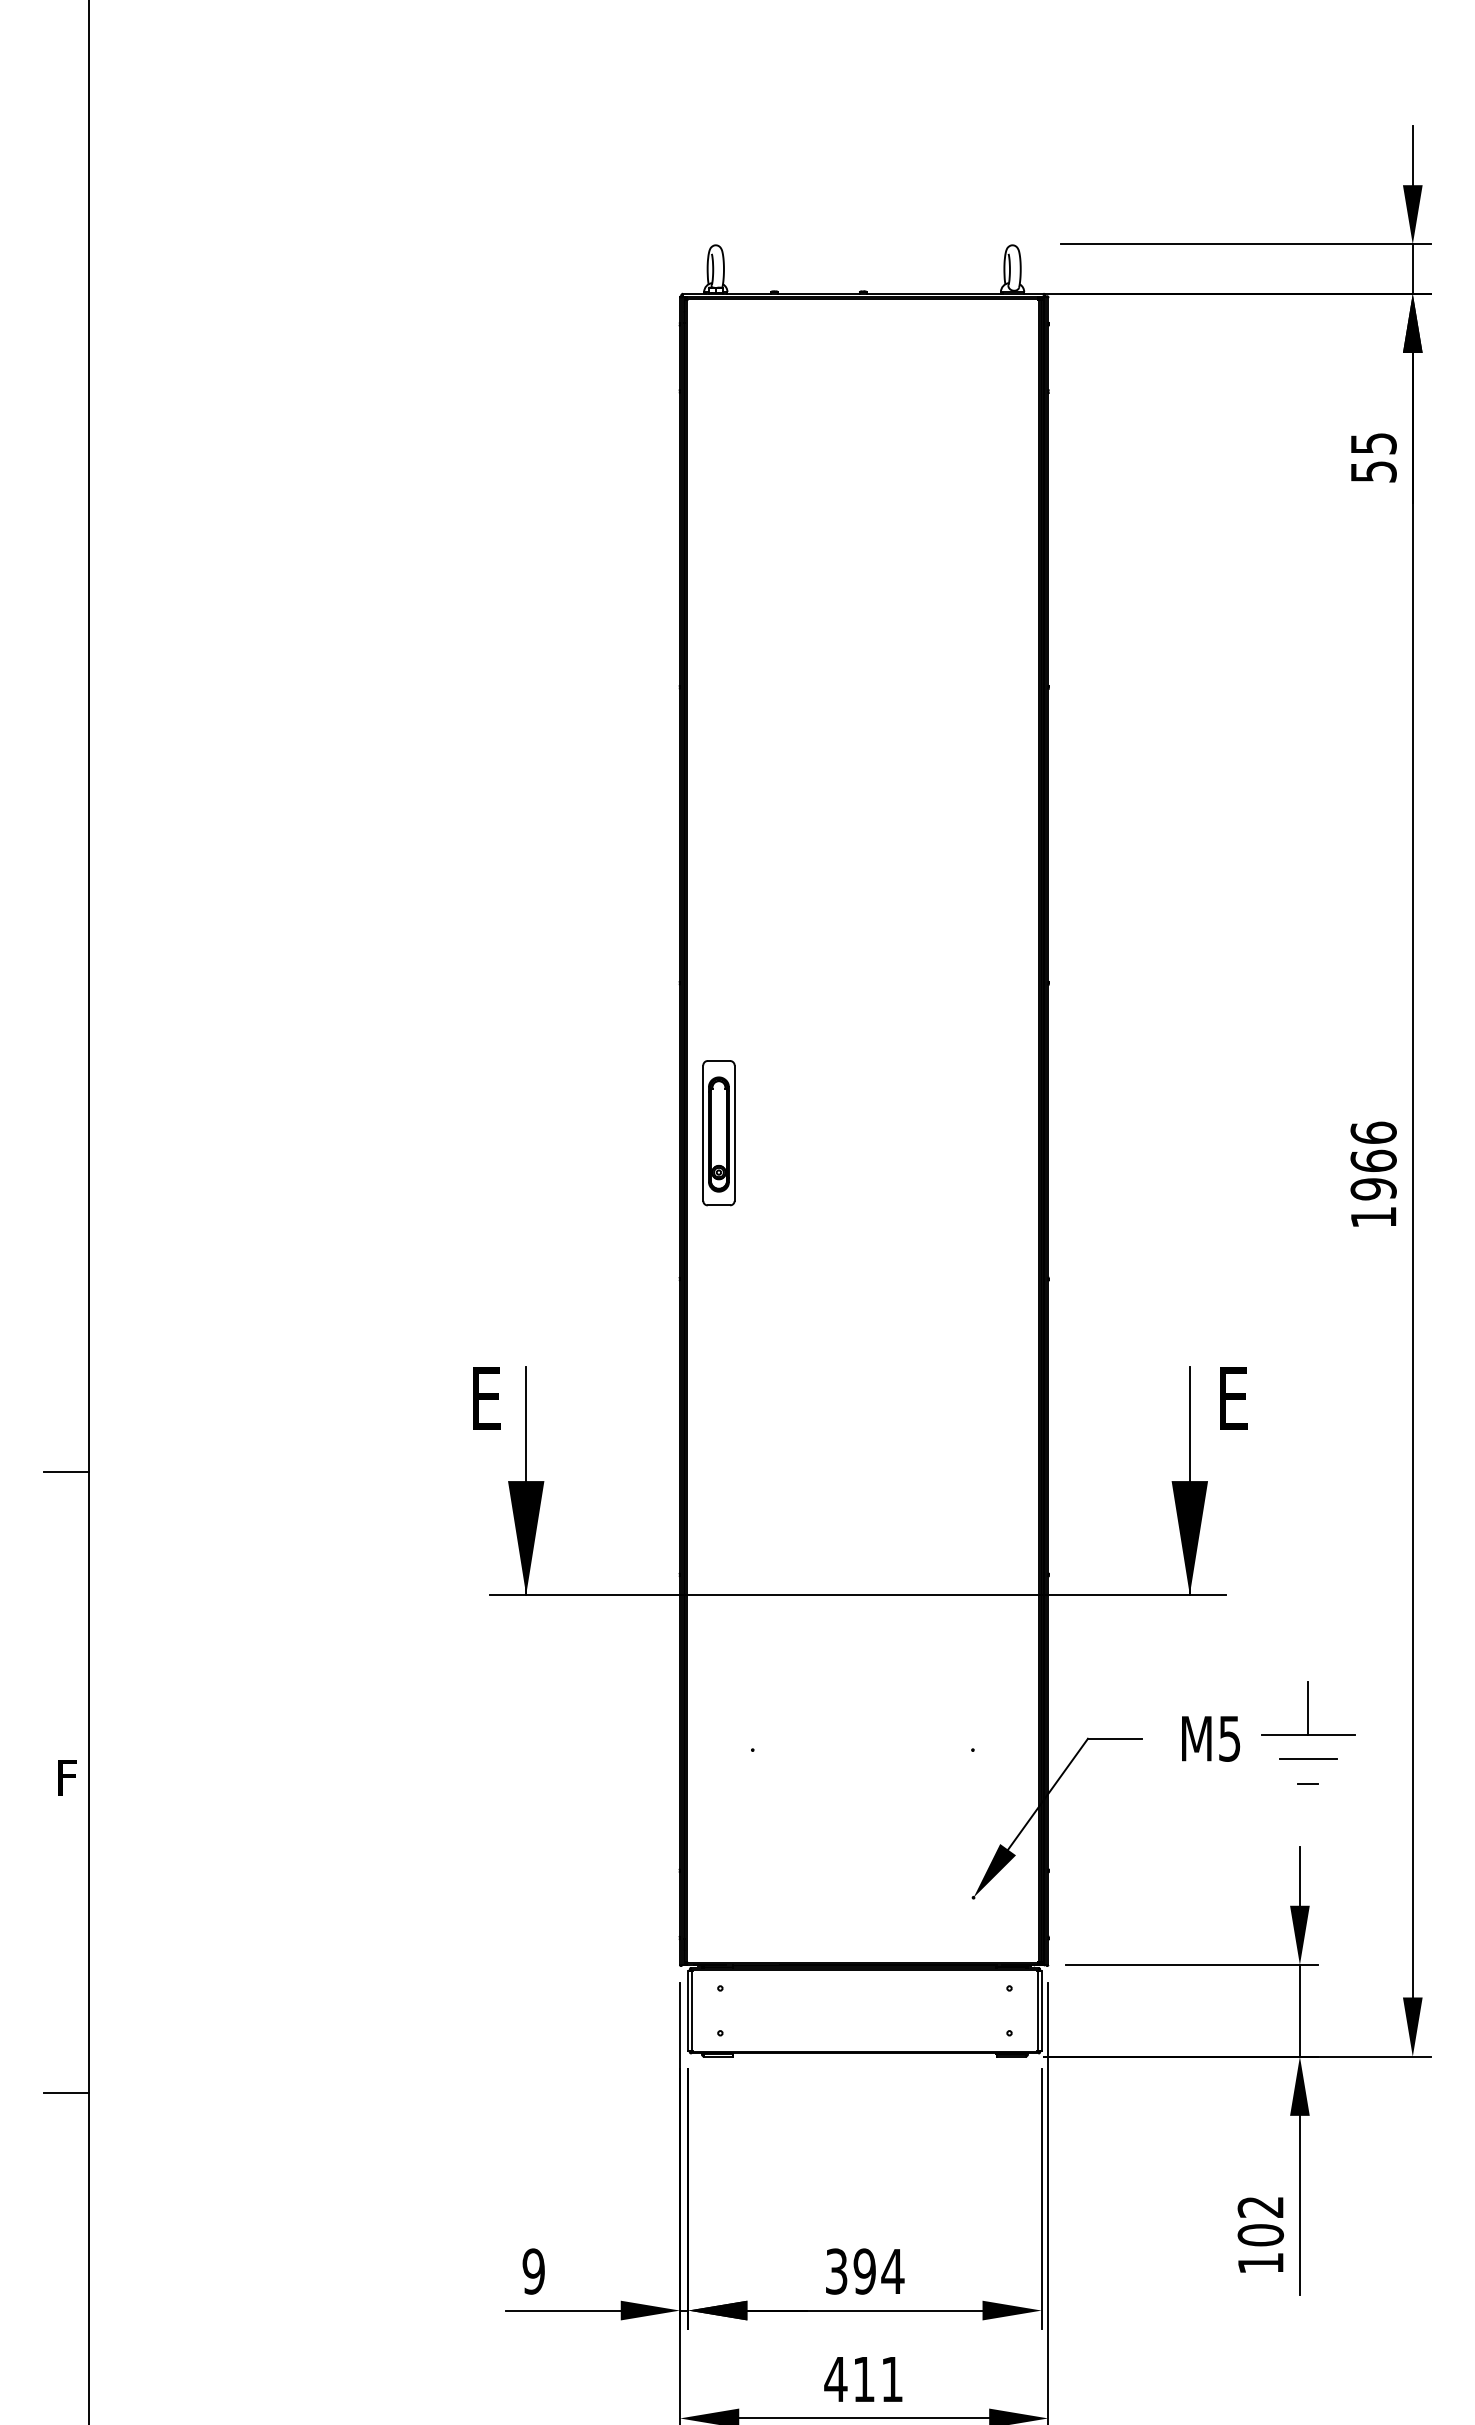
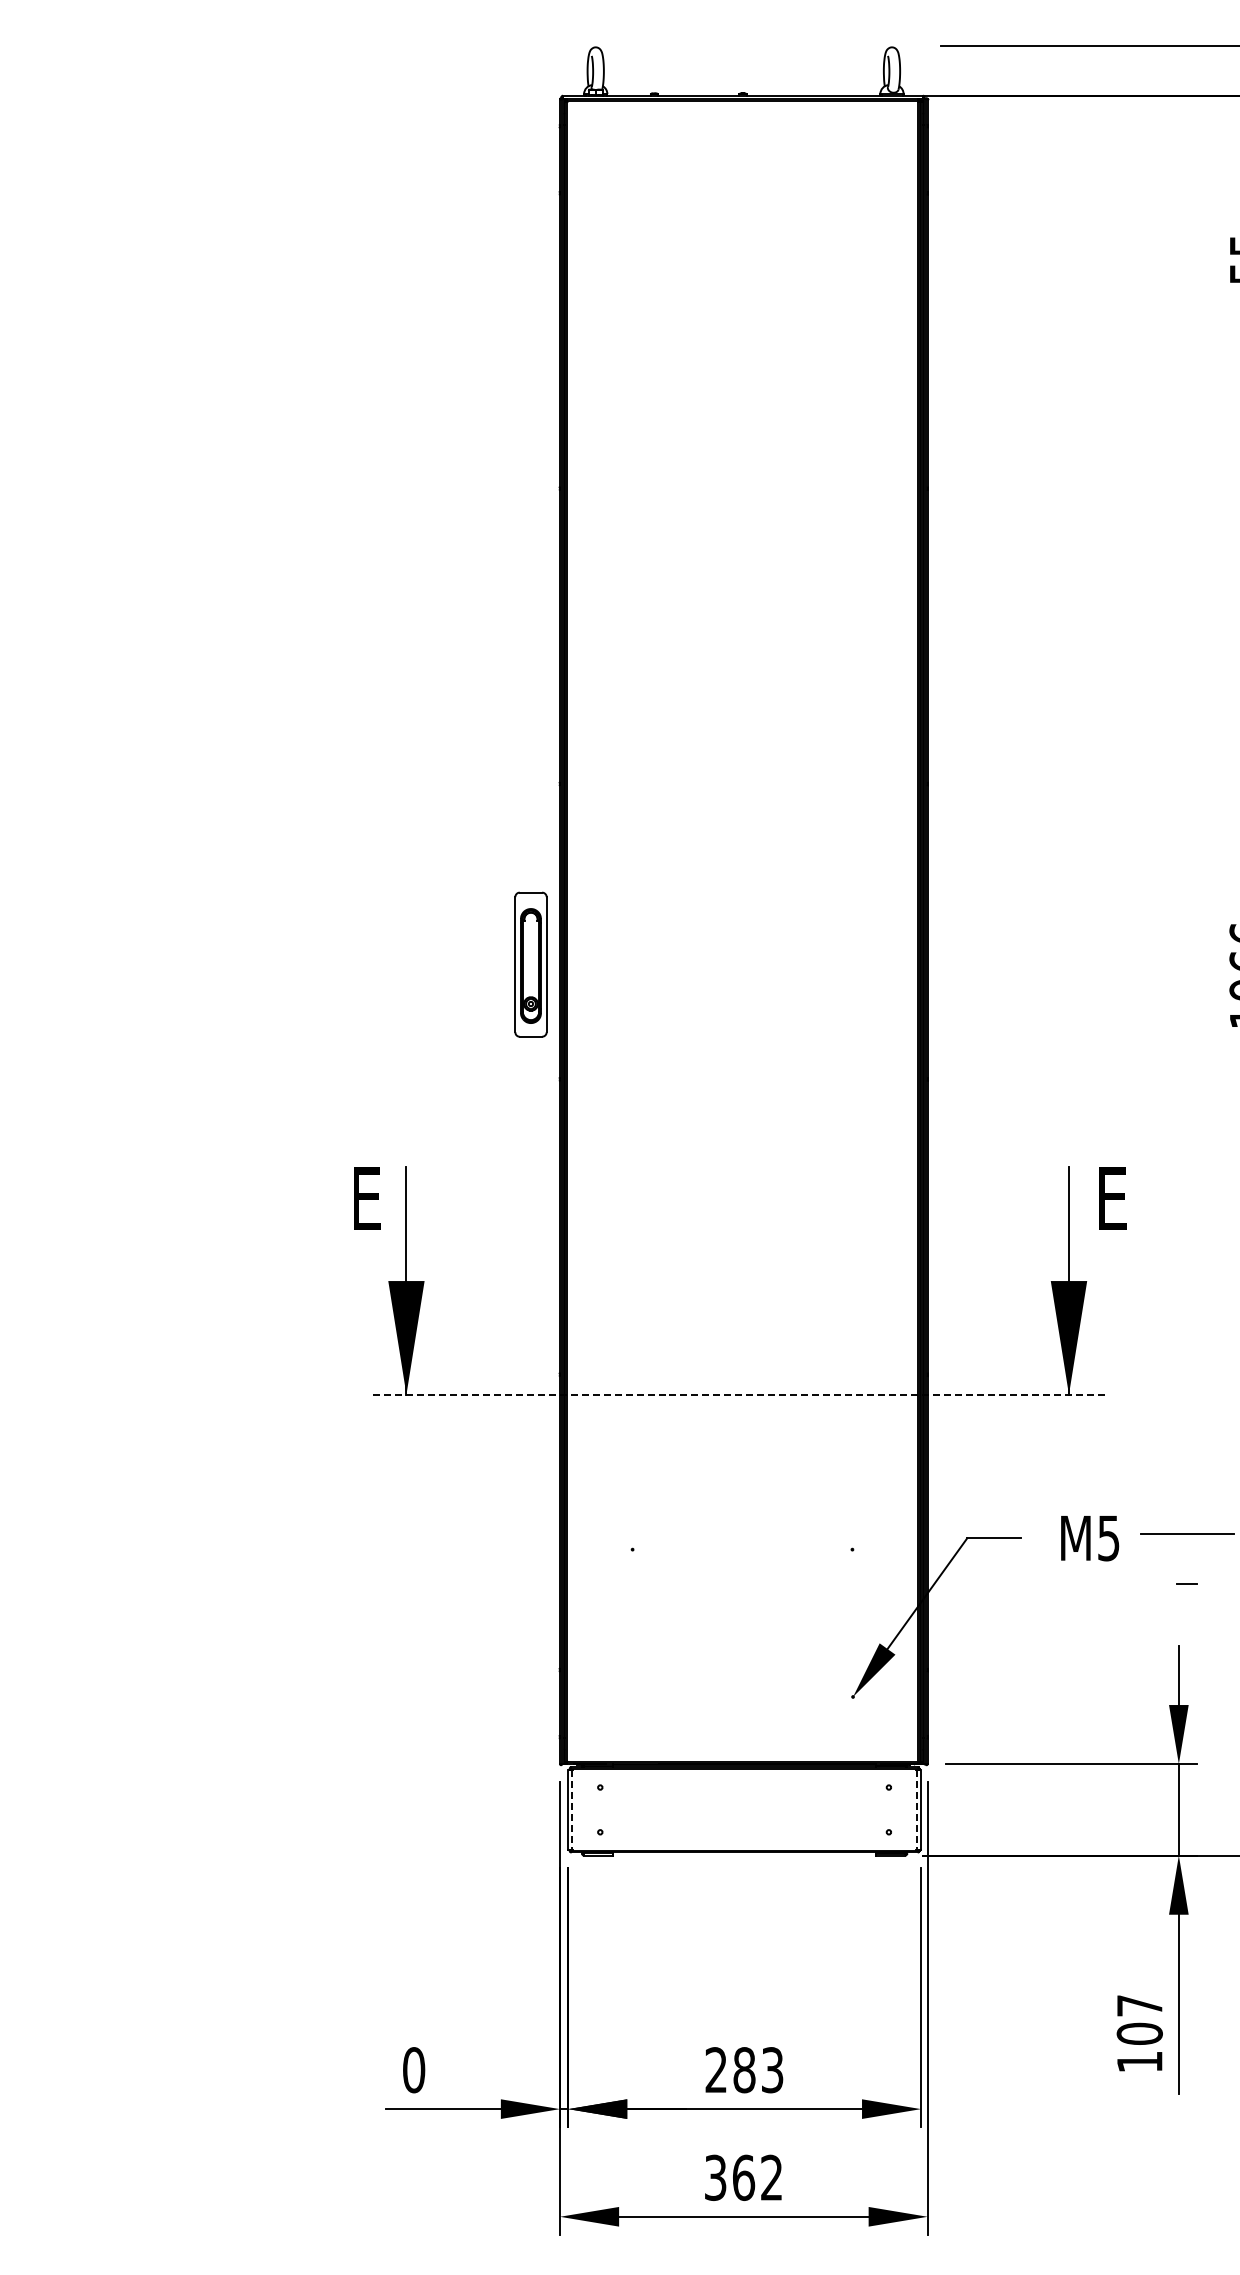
part: (718, 1133) -> (530, 964), moved
line: (858, 1594) -> (738, 1394), solid -> dashed
line: (1308, 1708) -> (1187, 1508), removed
line: (1307, 1759) -> (1186, 1558), removed
line: (692, 2011) -> (572, 1810), solid -> dashed
line: (1037, 2011) -> (916, 1810), solid -> dashed
text: (1260, 2206) -> (1139, 2005), 102 -> 107
text: (533, 2271) -> (413, 2070), 9 -> 0
text: (865, 2271) -> (745, 2070), 394 -> 283
text: (863, 2379) -> (743, 2177), 411 -> 362

